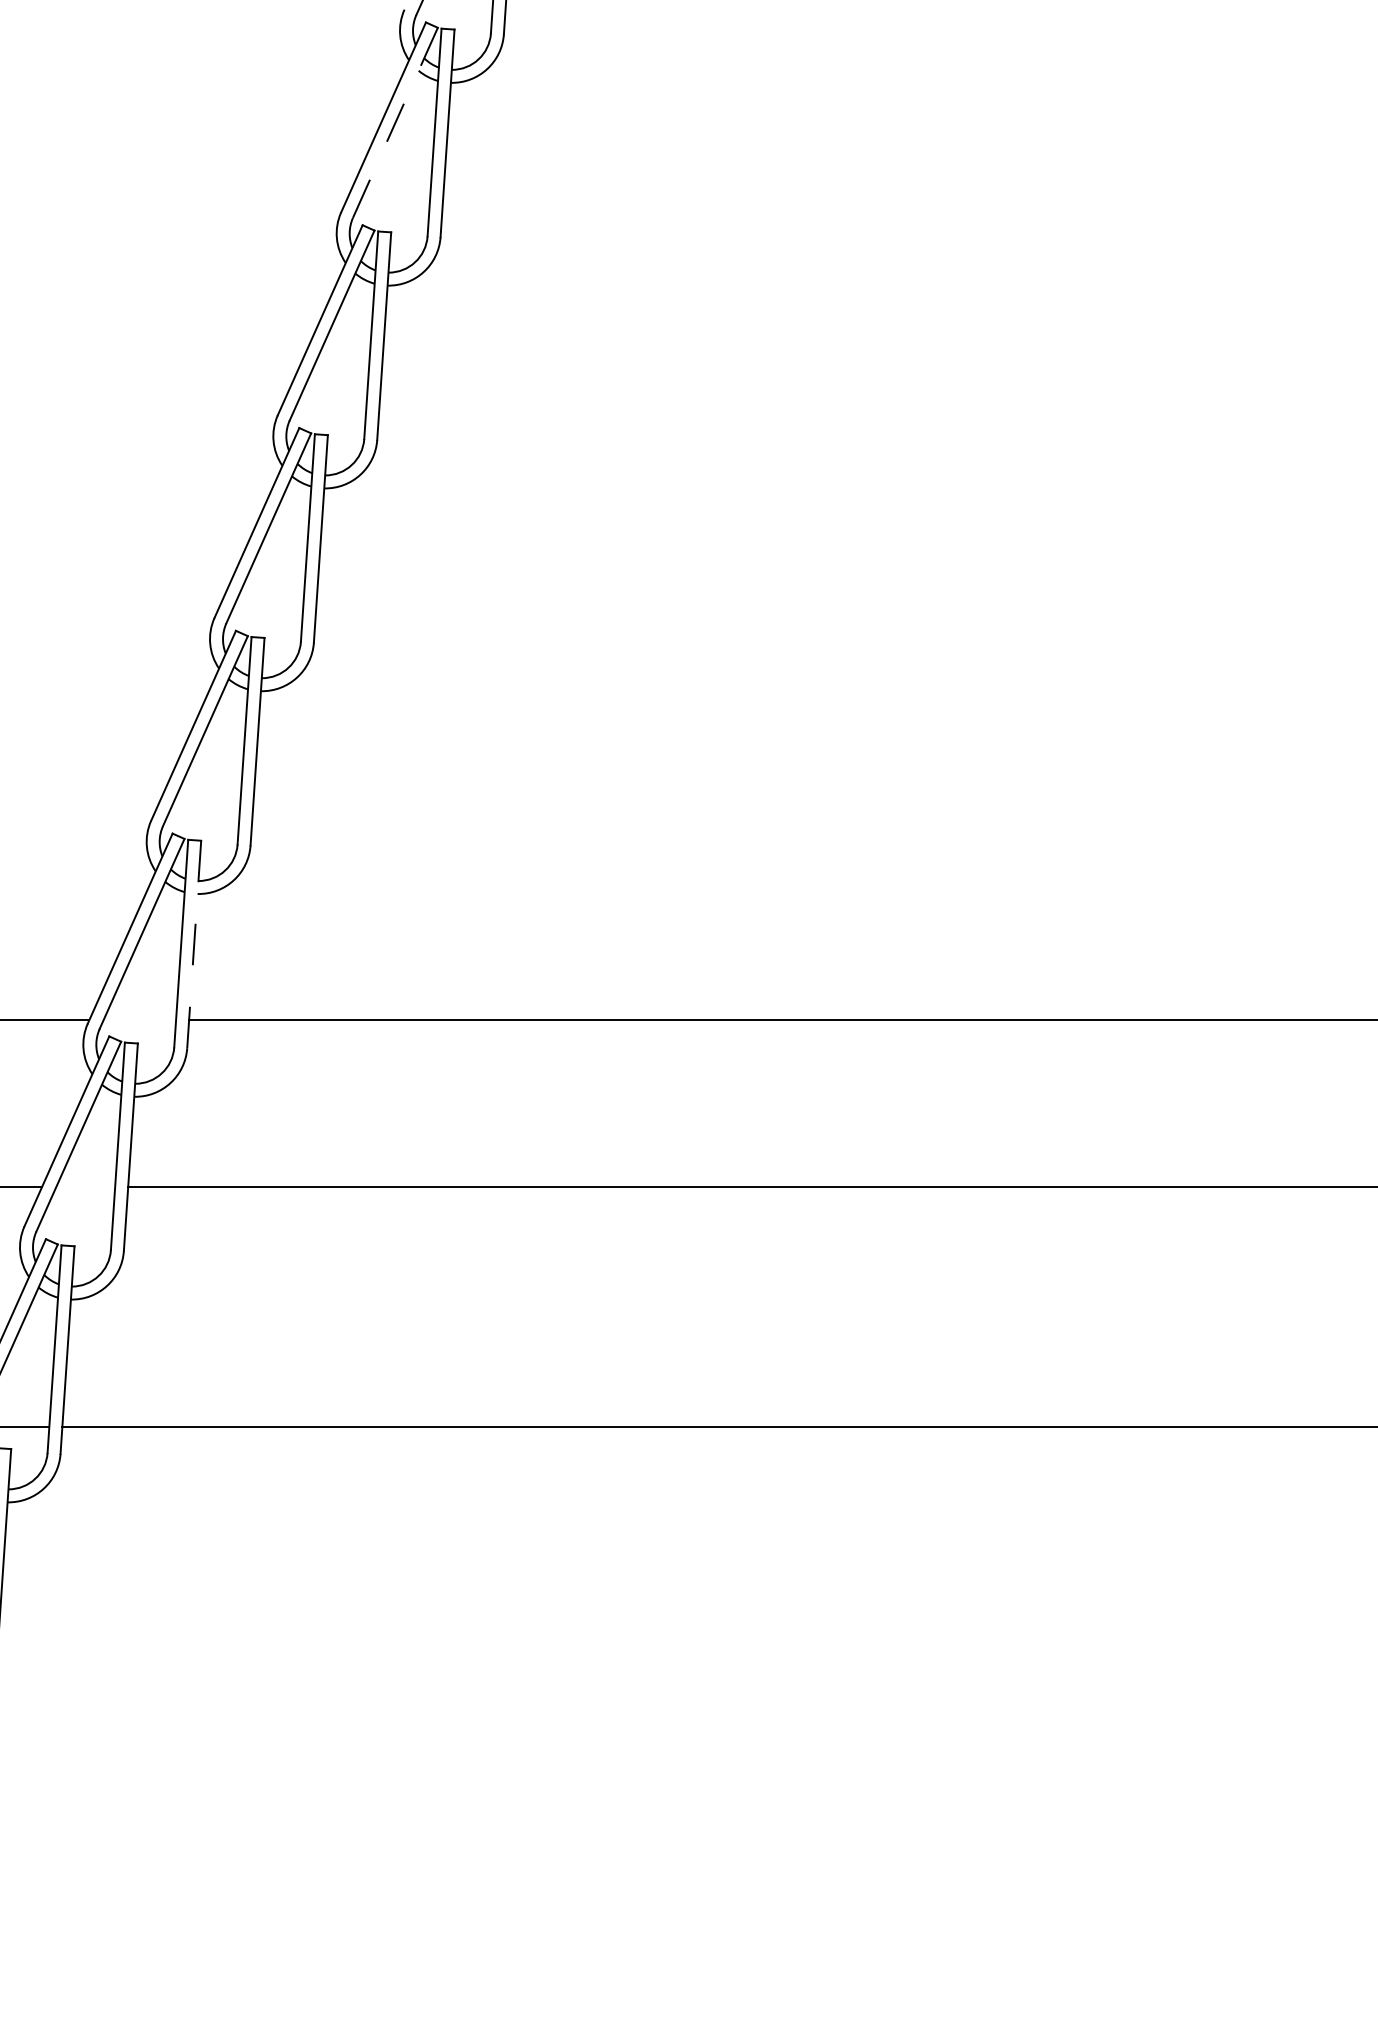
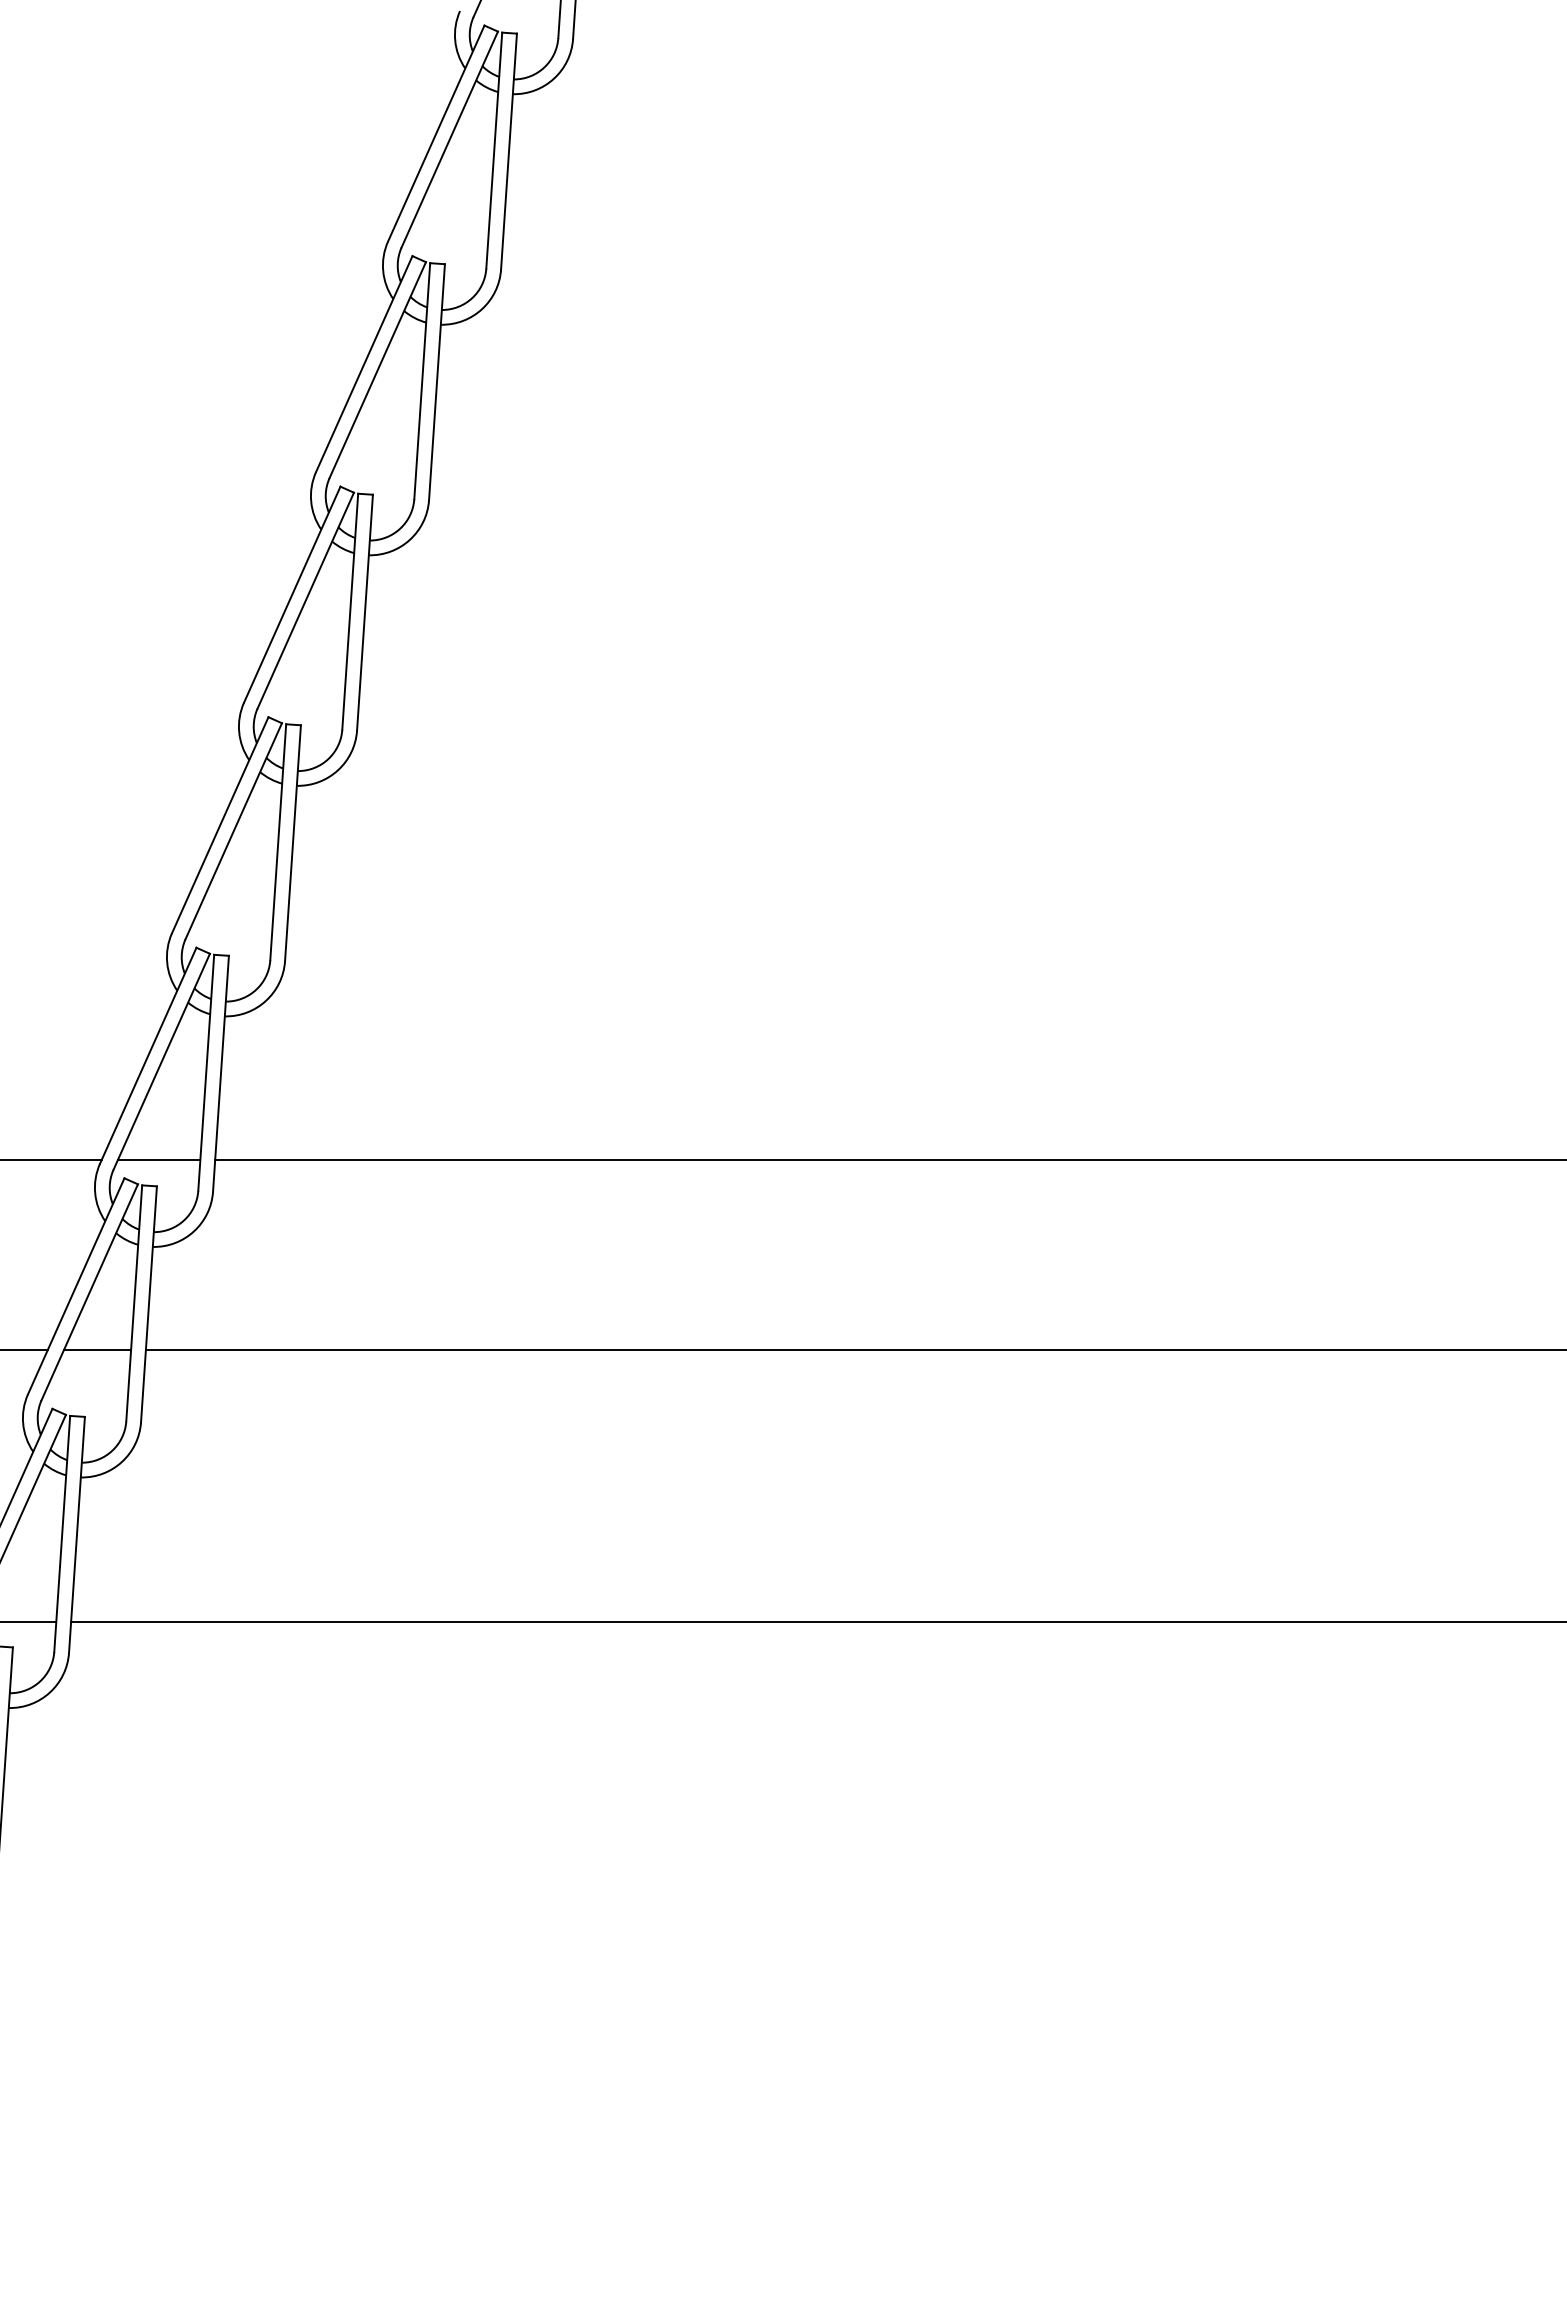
line: (395, 123) -> (449, 140), dashed -> solid
line: (193, 945) -> (220, 1074), dashed -> solid
line: (139, 1020) -> (158, 1160), added
line: (85, 1187) -> (97, 1349), added

